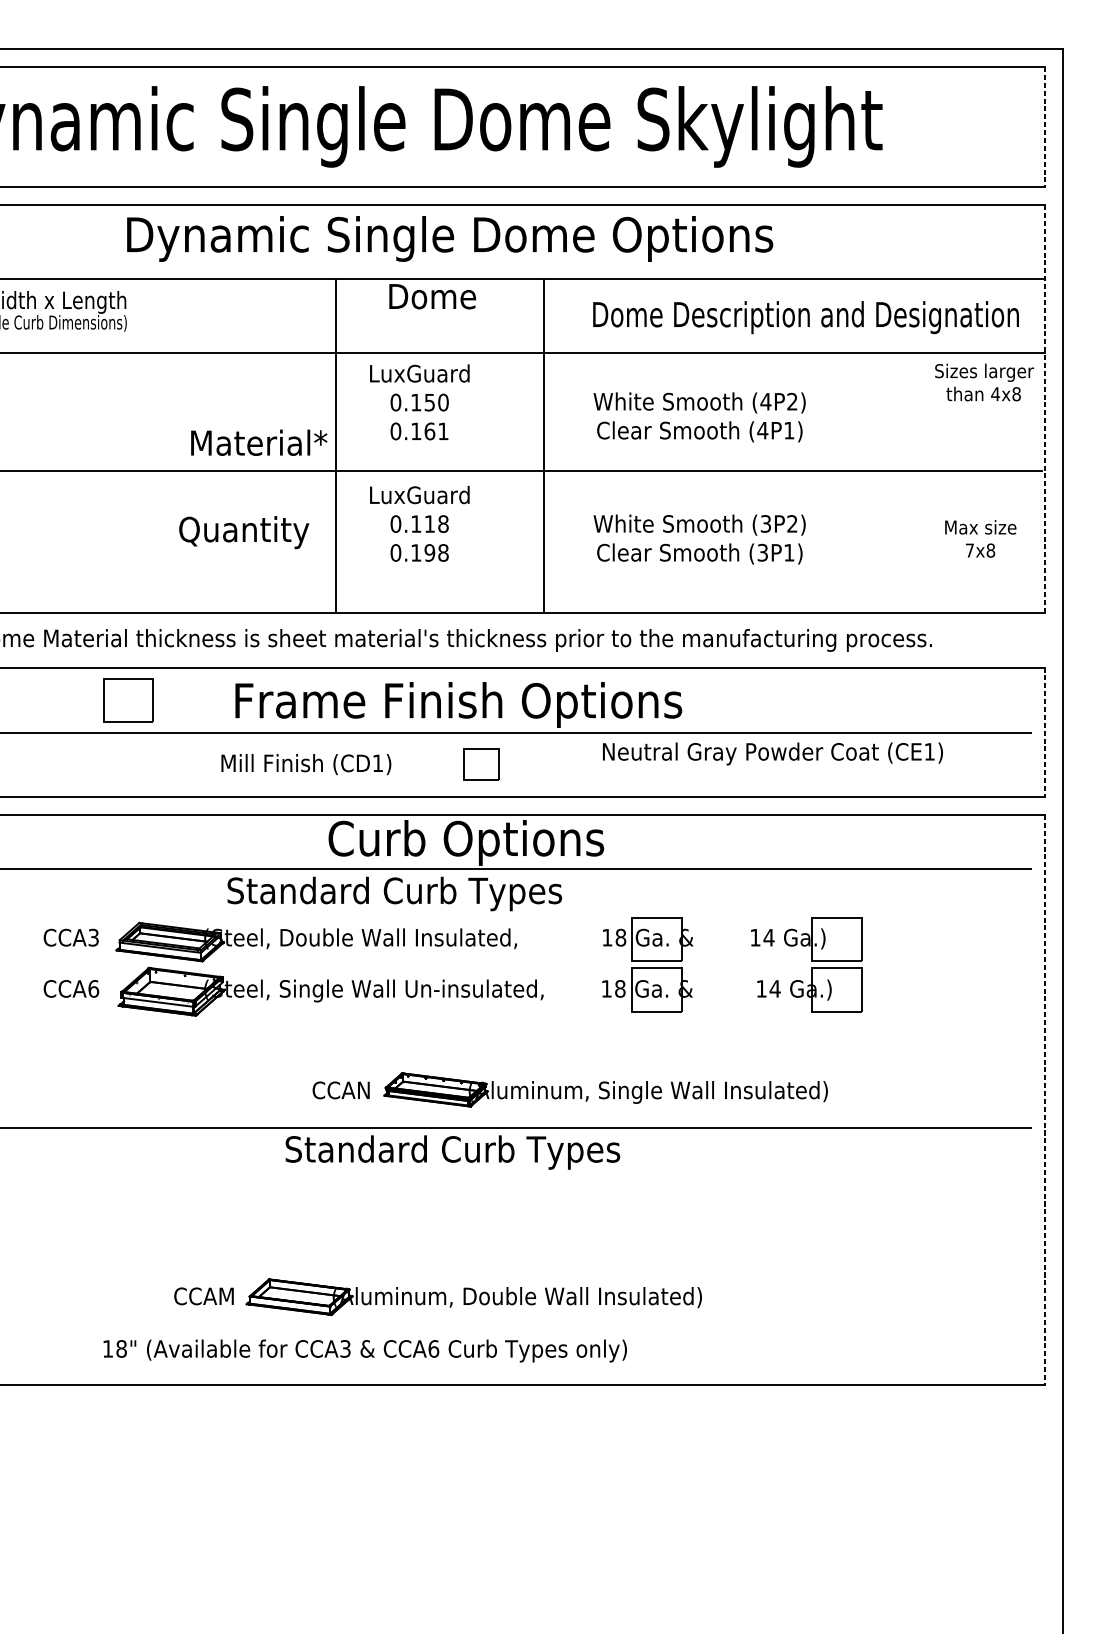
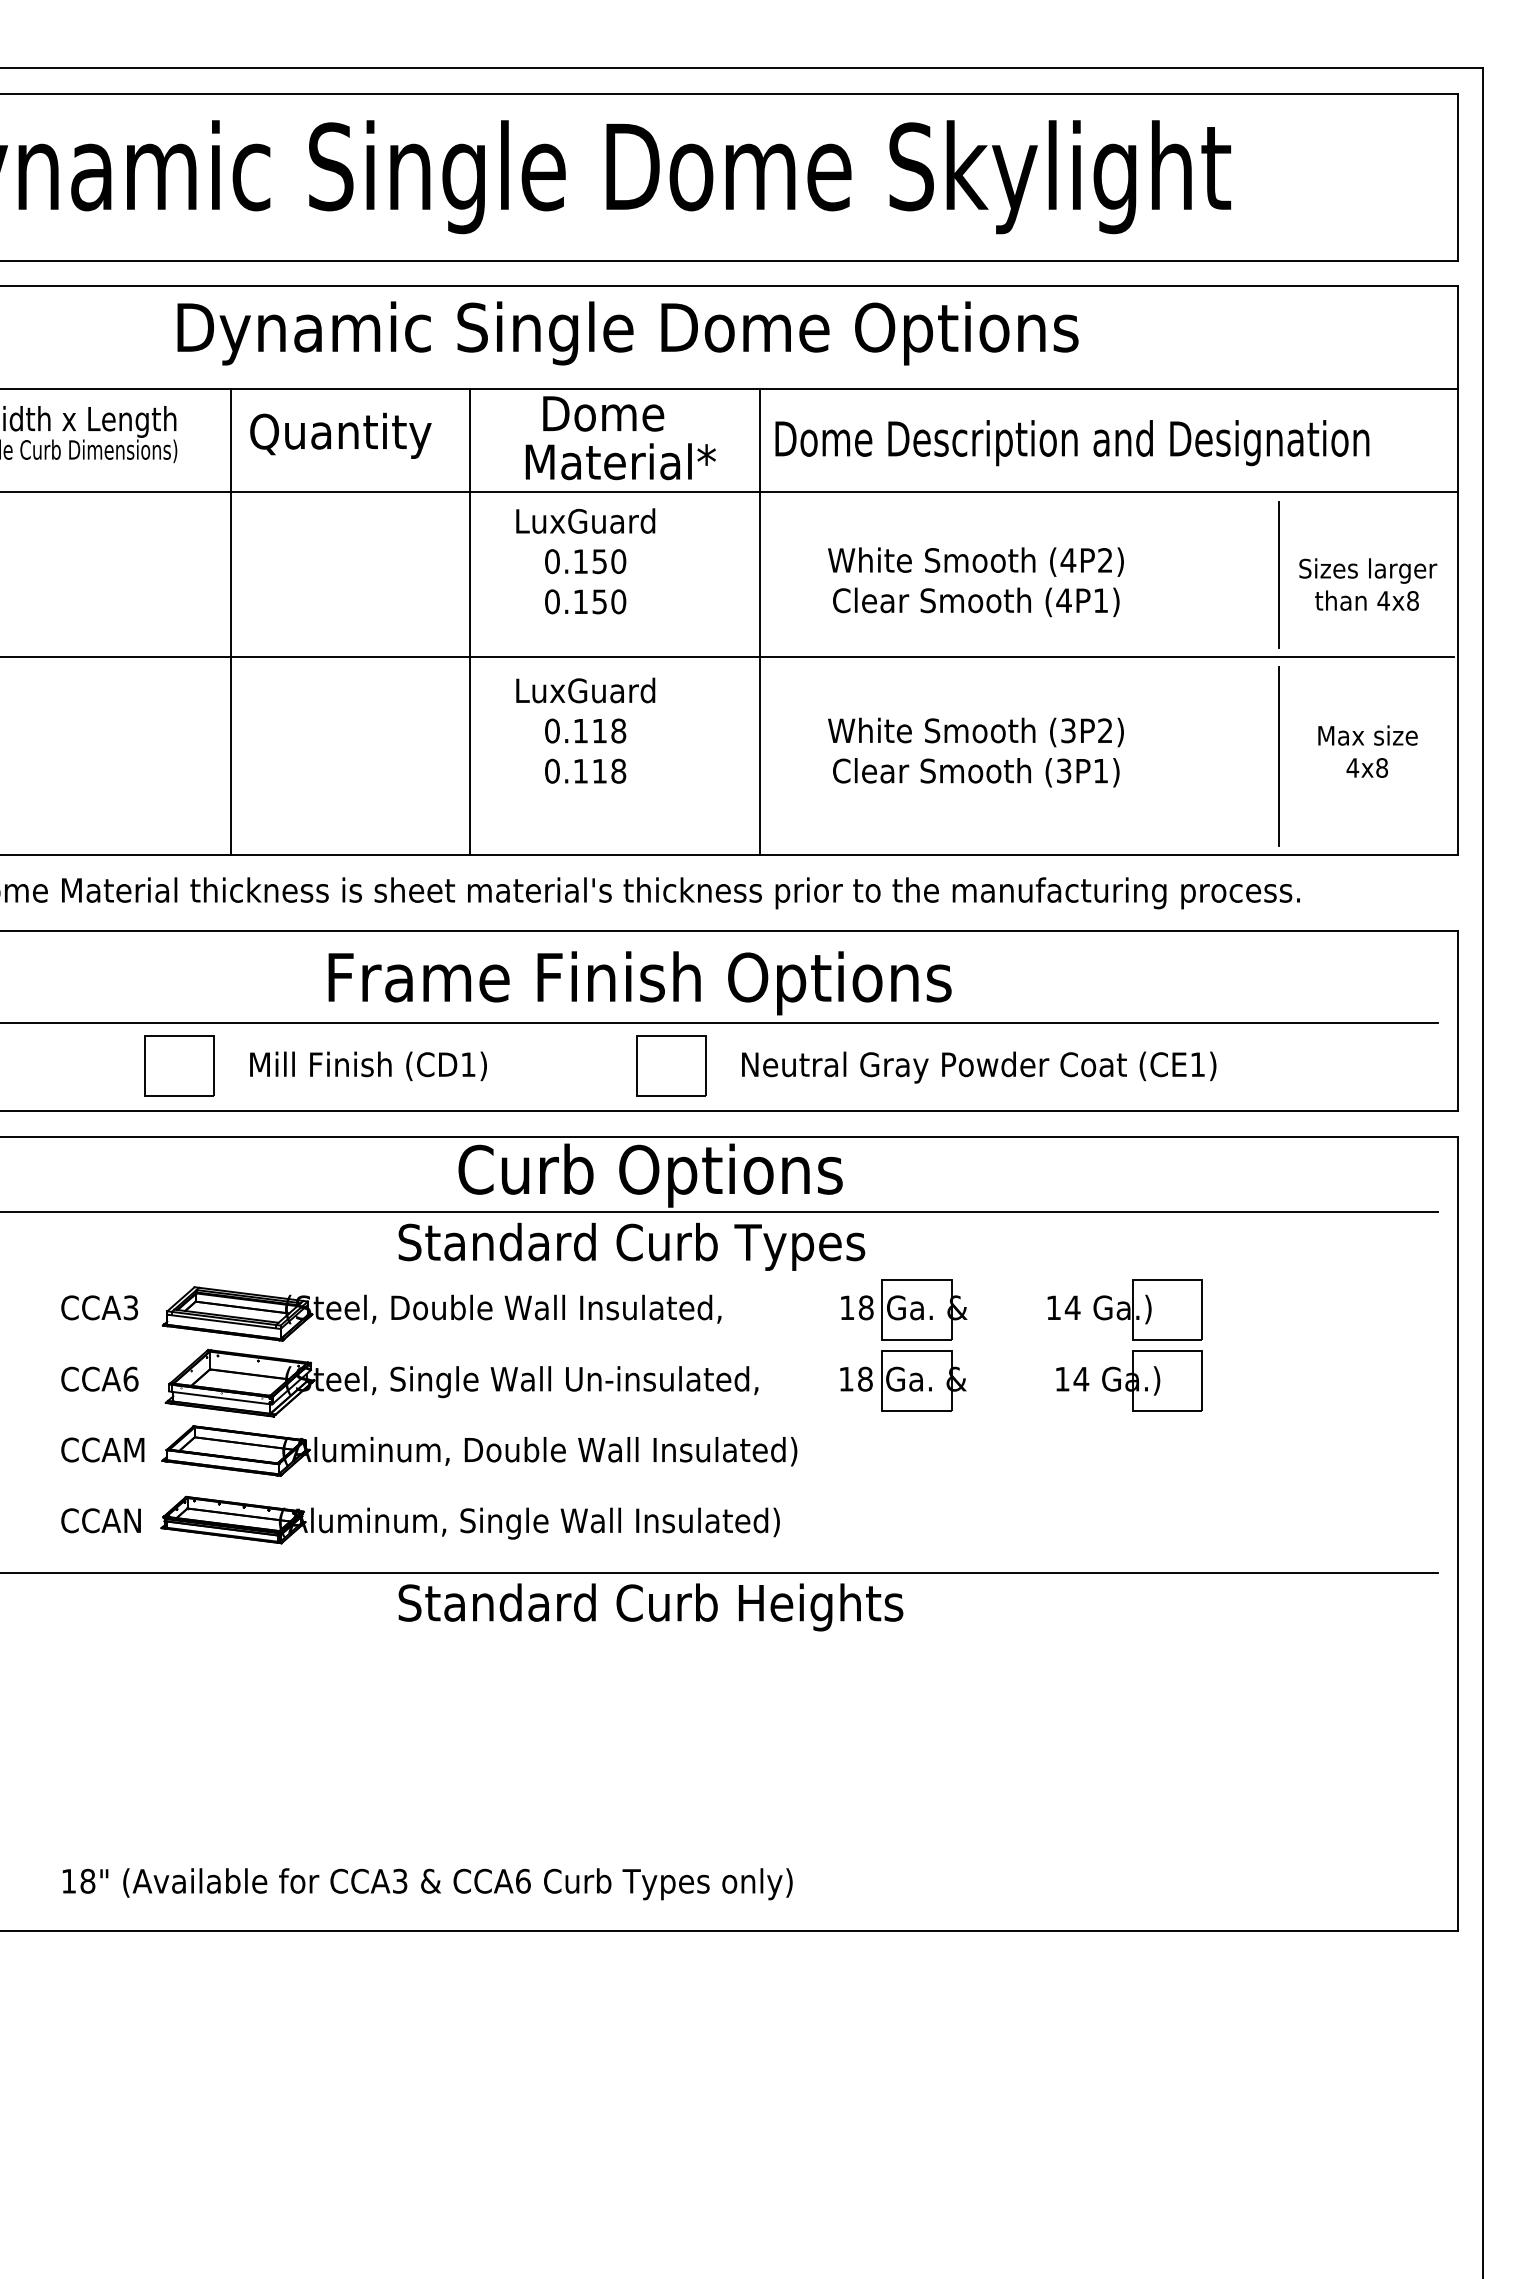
line: (1044, 127) -> (1457, 177), dashed -> solid
text: (806, 317) -> (1072, 443), moved
text: (984, 382) -> (1368, 584), moved
line: (1044, 408) -> (1457, 570), dashed -> solid
line: (916, 411) -> (1278, 574), added
text: (436, 431) -> (609, 601), 0.161 -> 0.150
text: (259, 442) -> (620, 461), moved
line: (165, 446) -> (230, 622), added
text: (243, 532) -> (340, 435), moved
line: (916, 542) -> (1278, 756), added
text: (969, 550) -> (1352, 767), 7x8 -> 4x8
text: (429, 552) -> (599, 770), 0.198 -> 0.118
part: (128, 700) -> (179, 1065), moved
line: (1044, 732) -> (1457, 1021), dashed -> solid
text: (773, 753) -> (979, 1067), moved
part: (481, 763) -> (671, 1065), size x1.43
text: (306, 764) -> (368, 1066), moved
text: (394, 893) -> (631, 1246), moved
part: (570, 1089) -> (420, 1519), moved
line: (1044, 1100) -> (1457, 1534), dashed -> solid
text: (586, 1152) -> (818, 1607), Standard Curb Types -> Standard Curb Heights
part: (438, 1296) -> (429, 1450), moved
text: (365, 1351) -> (427, 1884), moved

